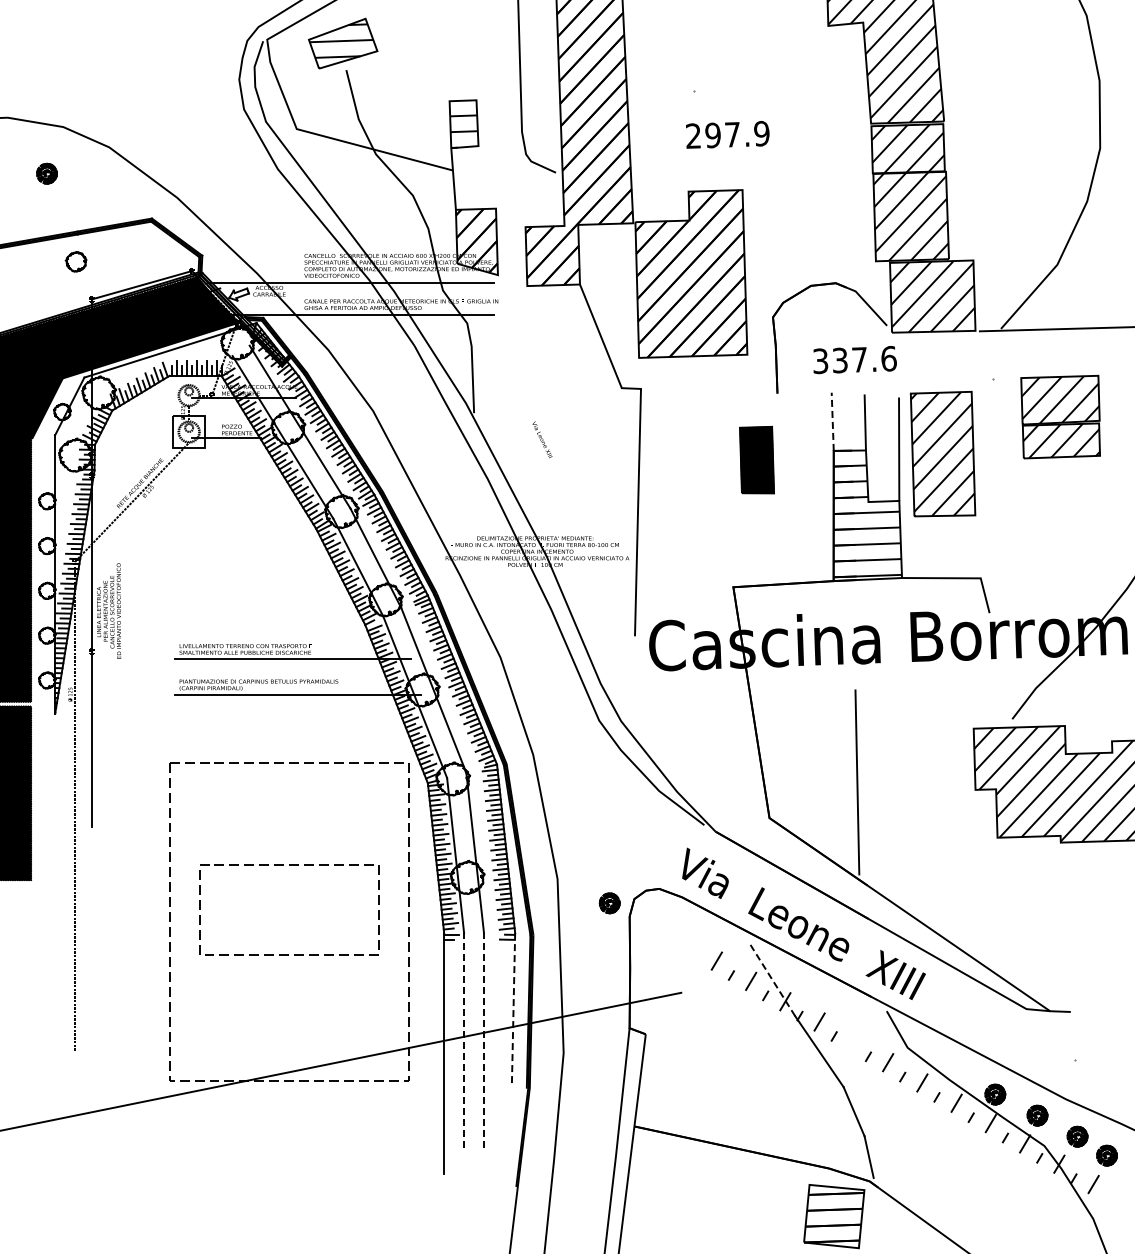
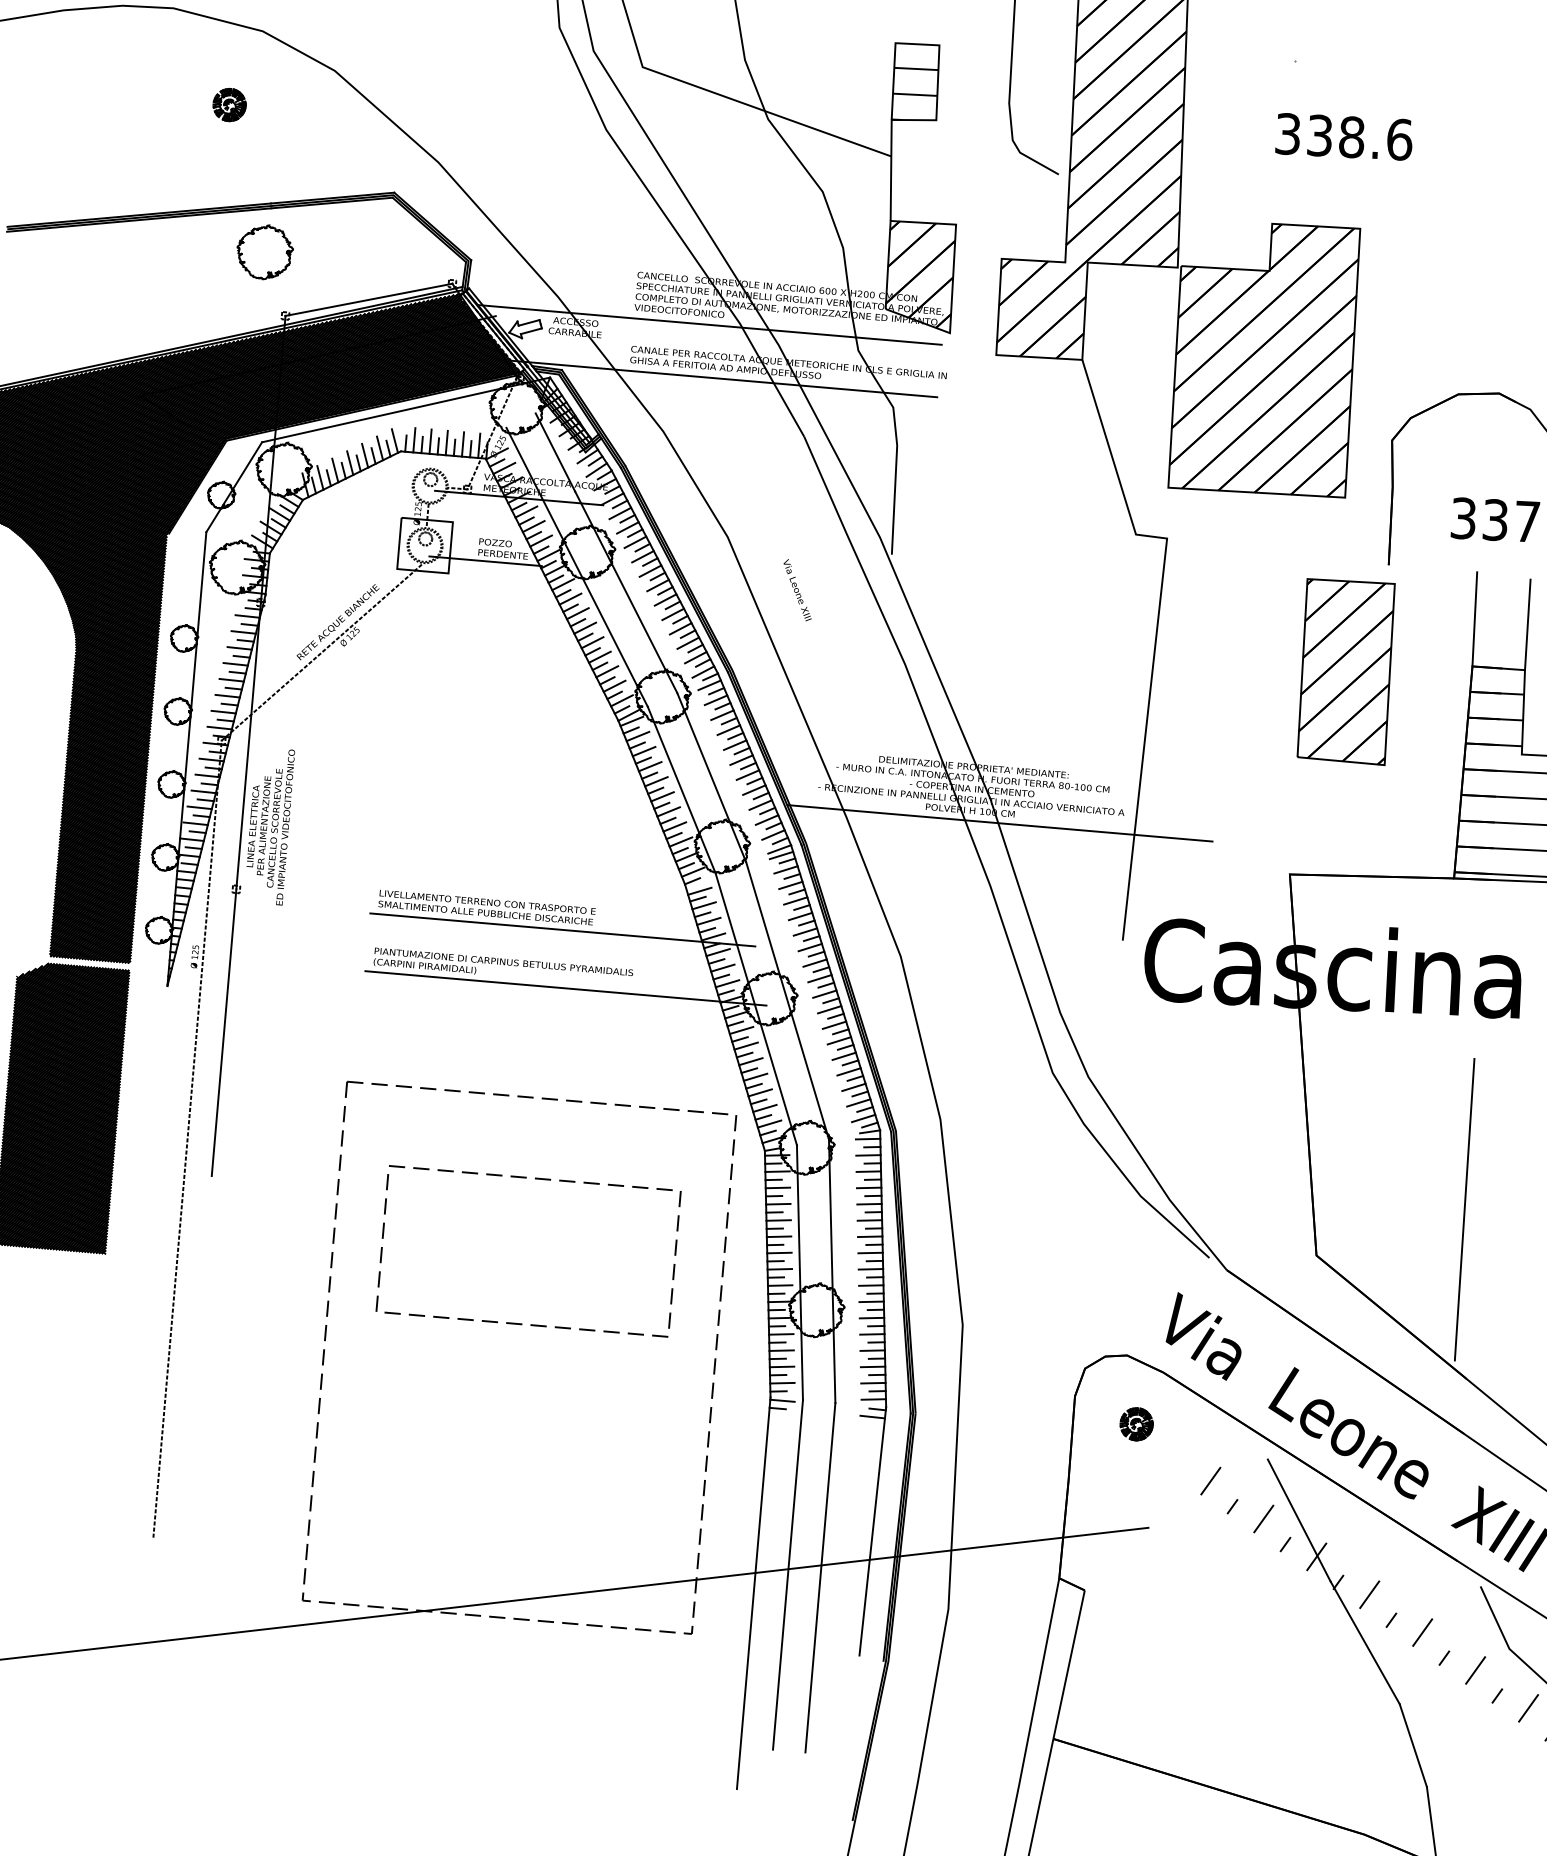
text: (727, 134) -> (1343, 136), 297.9 -> 338.6
part: (76, 261) -> (265, 252), size x1.67
line: (832, 421) -> (1474, 618), dashed -> solid
text: (542, 439) -> (797, 589), moved
part: (756, 459) -> (1345, 669), size x1.67
line: (553, 571) -> (999, 823), added
part: (289, 865) -> (535, 1179), moved
part: (609, 903) -> (1136, 1424), moved
line: (773, 980) -> (1300, 1520), dashed -> solid
line: (513, 1009) -> (872, 1531), dashed -> solid
line: (464, 1039) -> (788, 1573), dashed -> solid
line: (484, 1039) -> (821, 1576), dashed -> solid
line: (853, 1041) -> (1422, 1631), added

